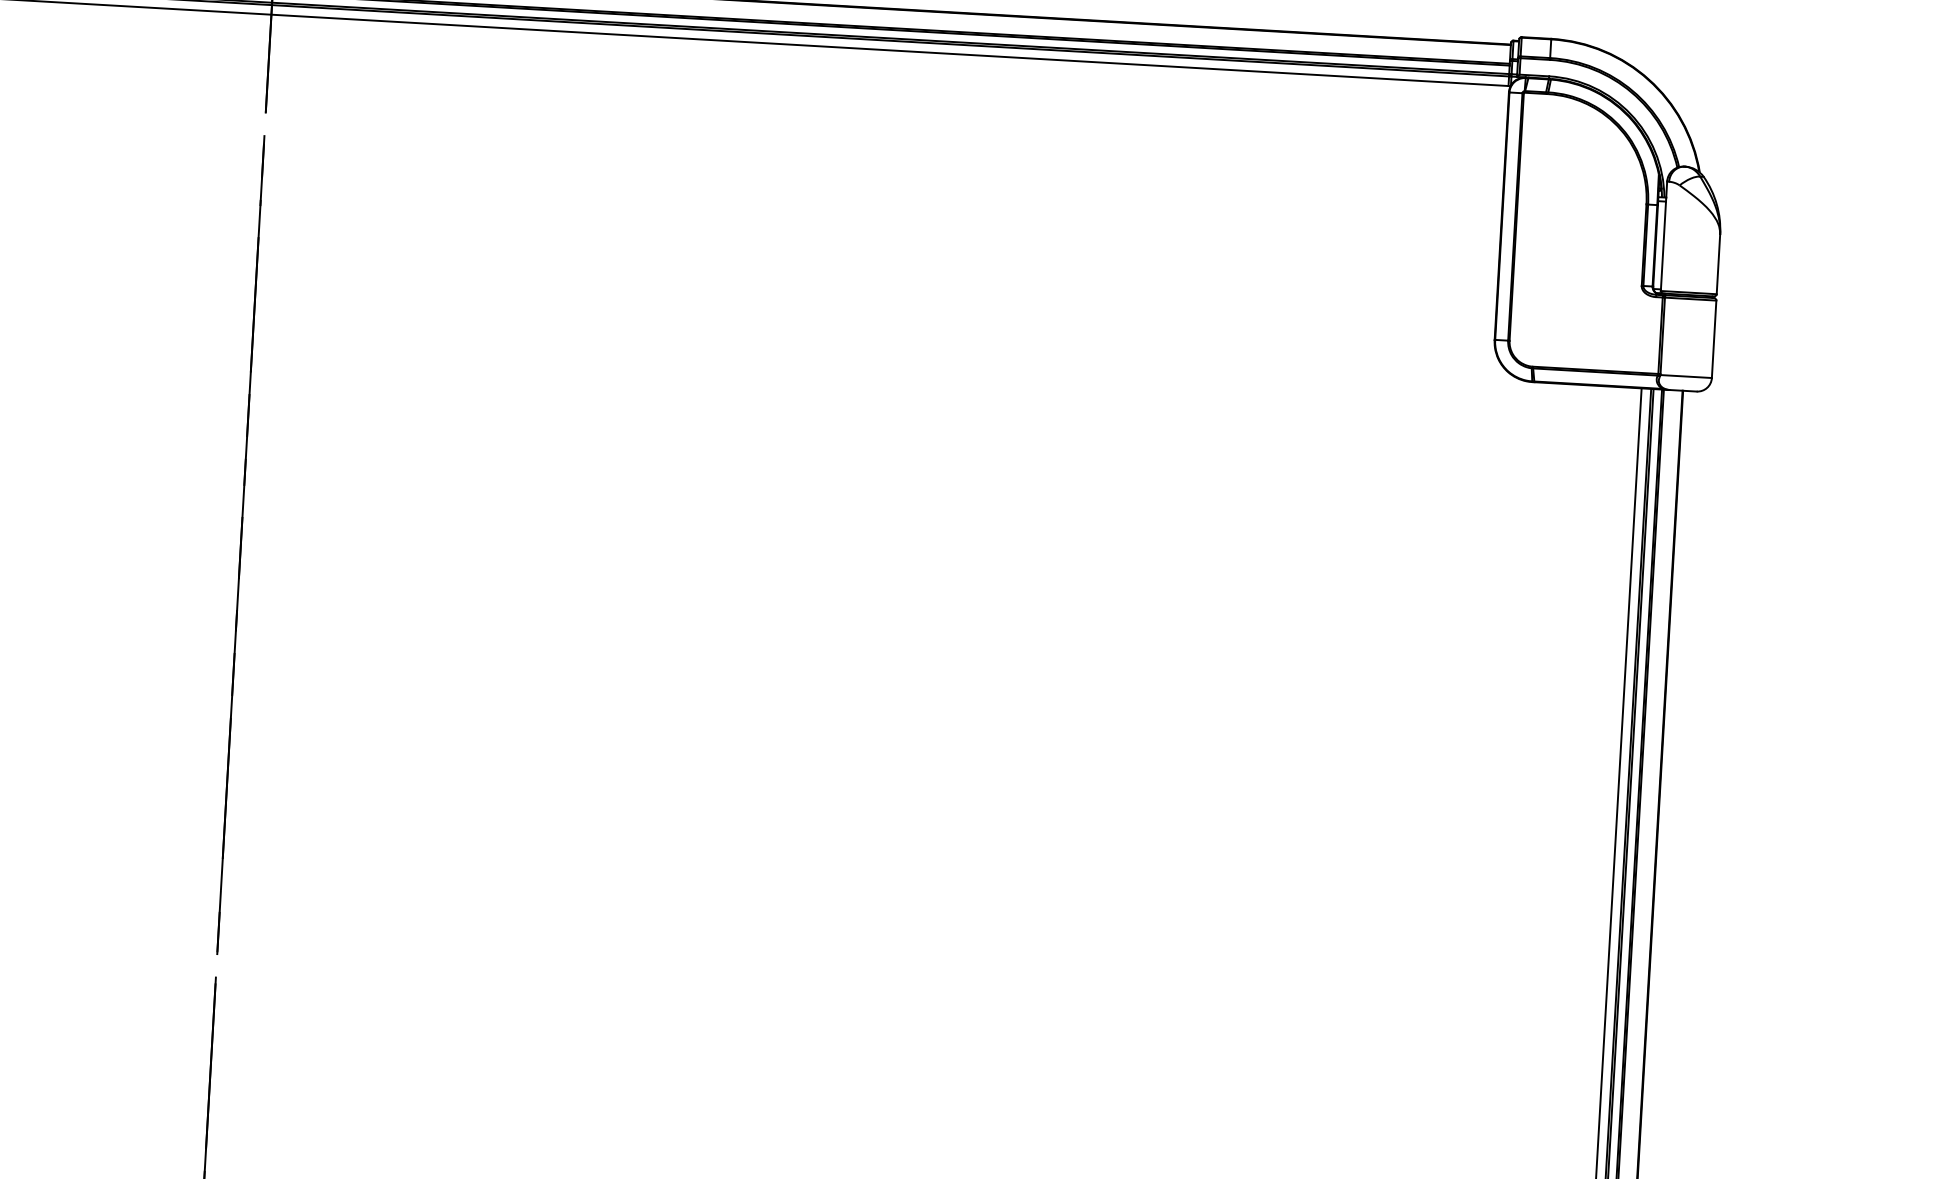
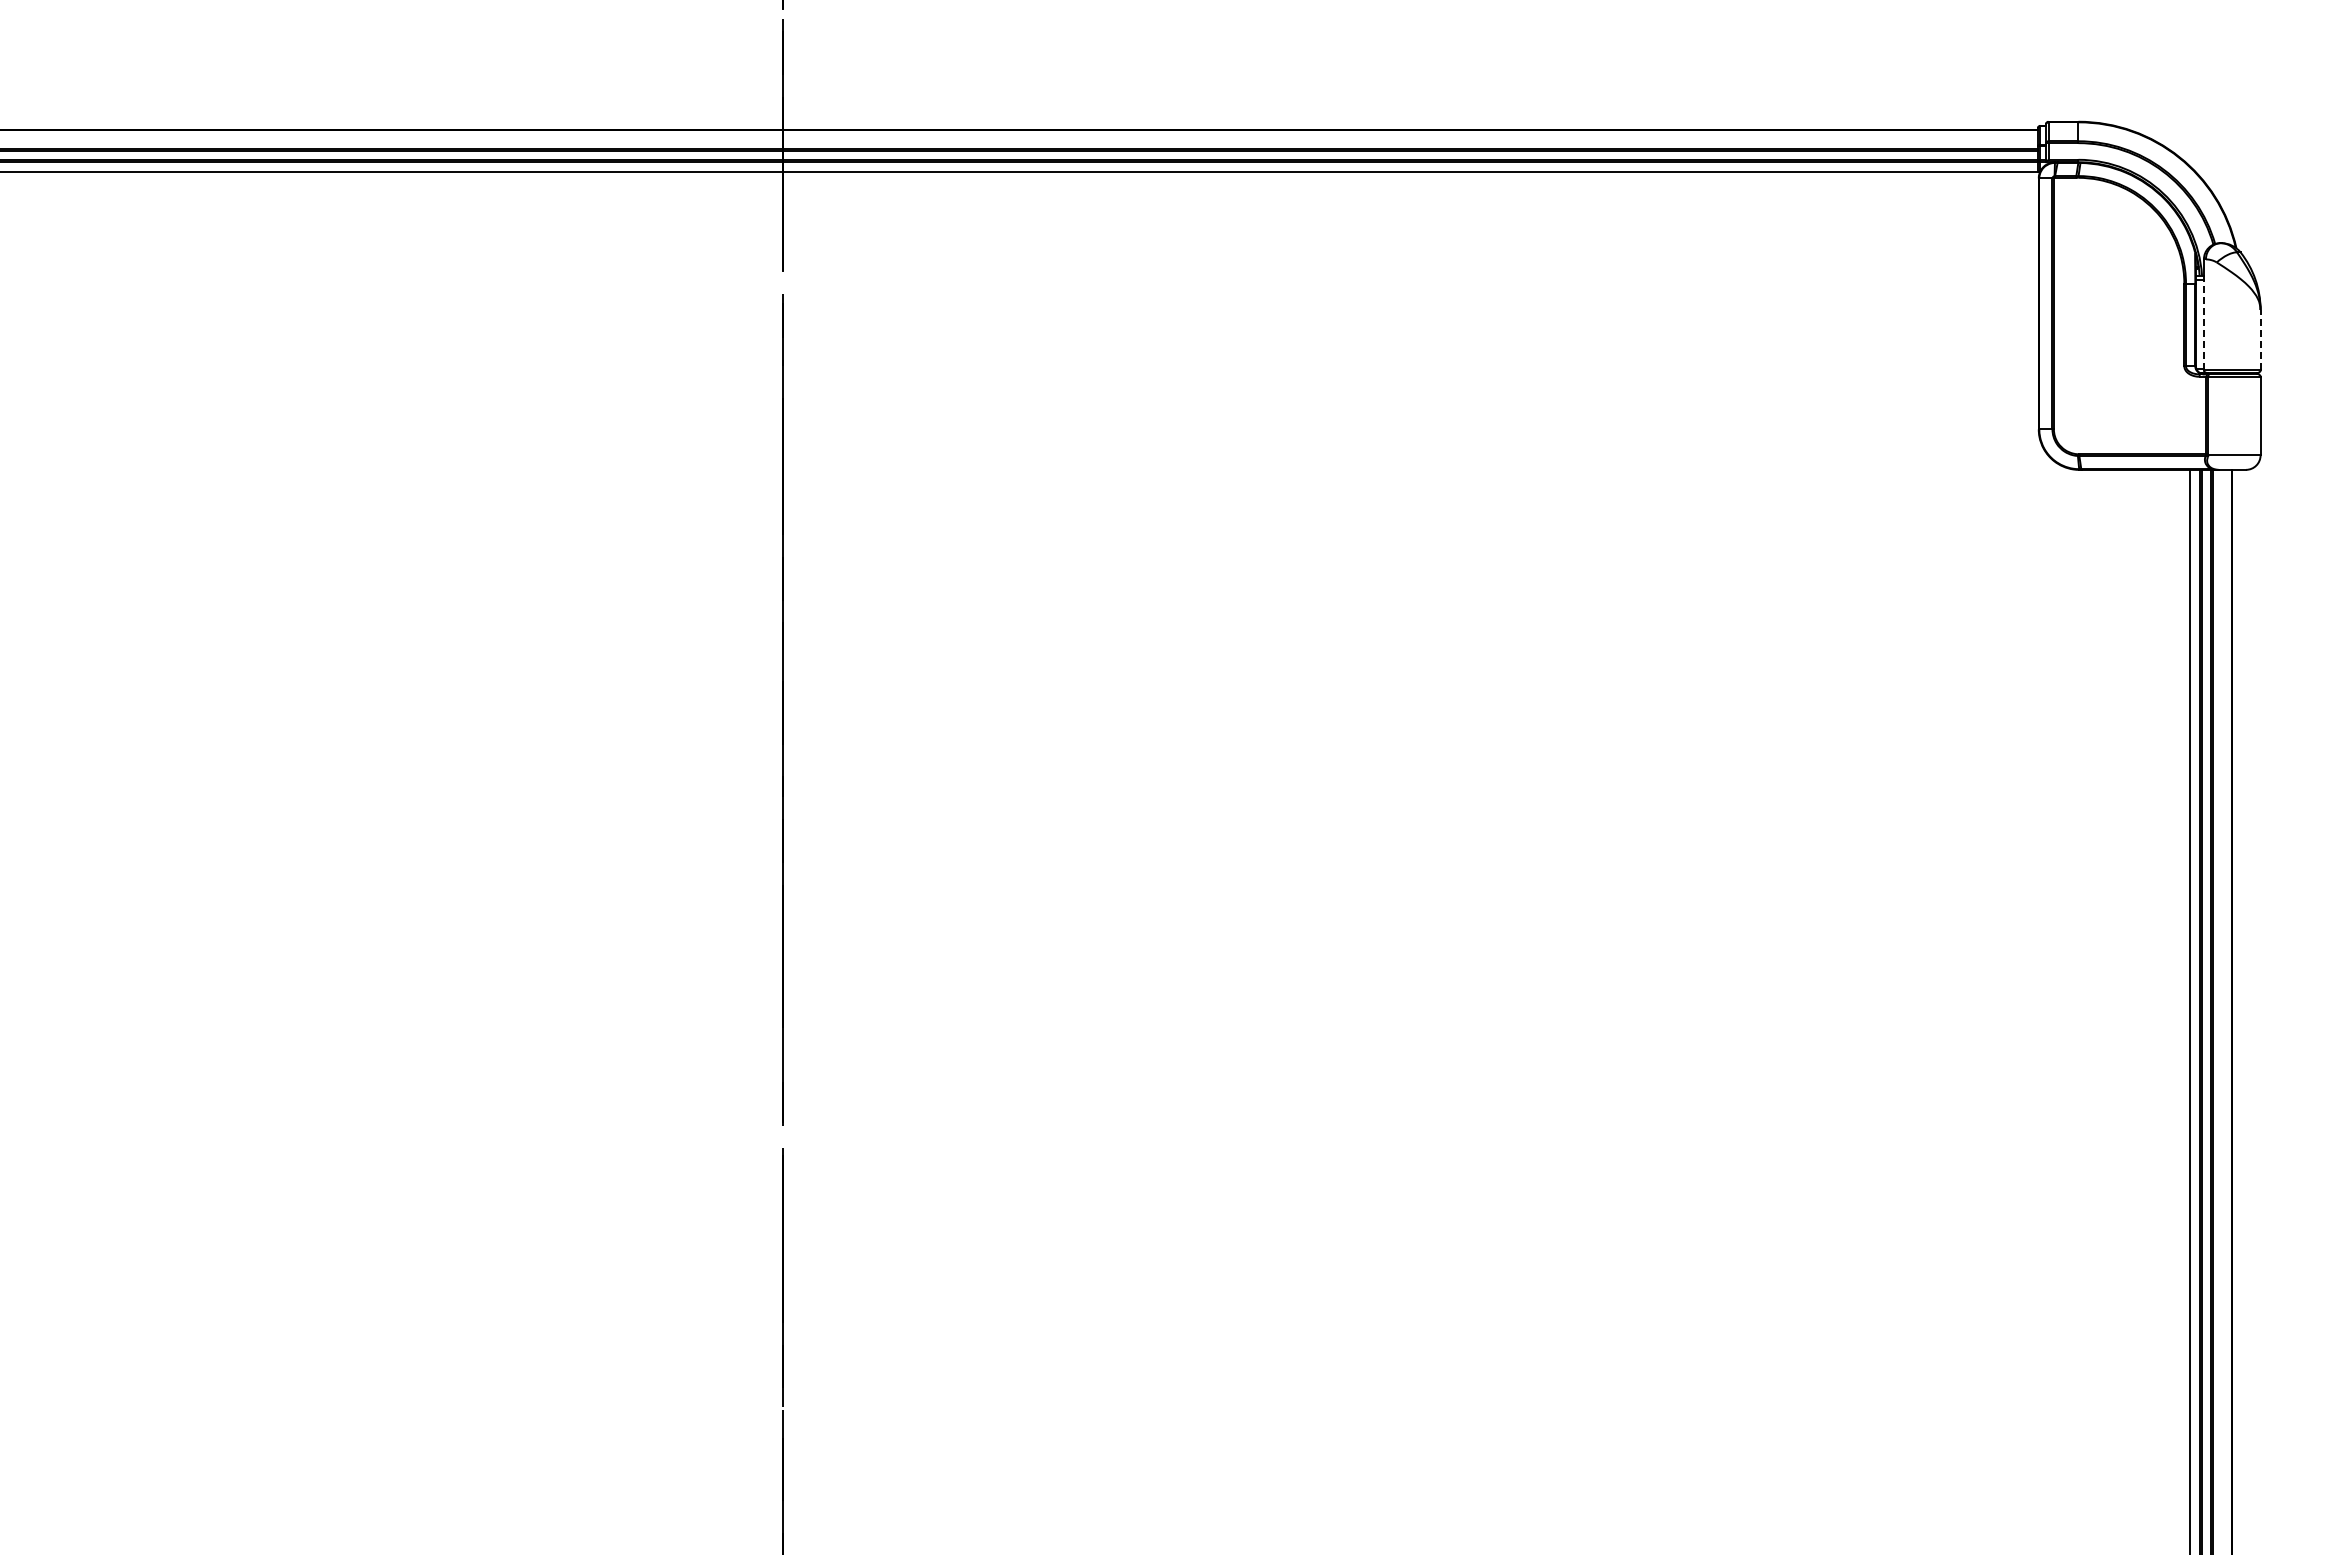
line: (1663, 243) -> (2203, 322), solid -> dashed
line: (1718, 263) -> (2260, 339), solid -> dashed

